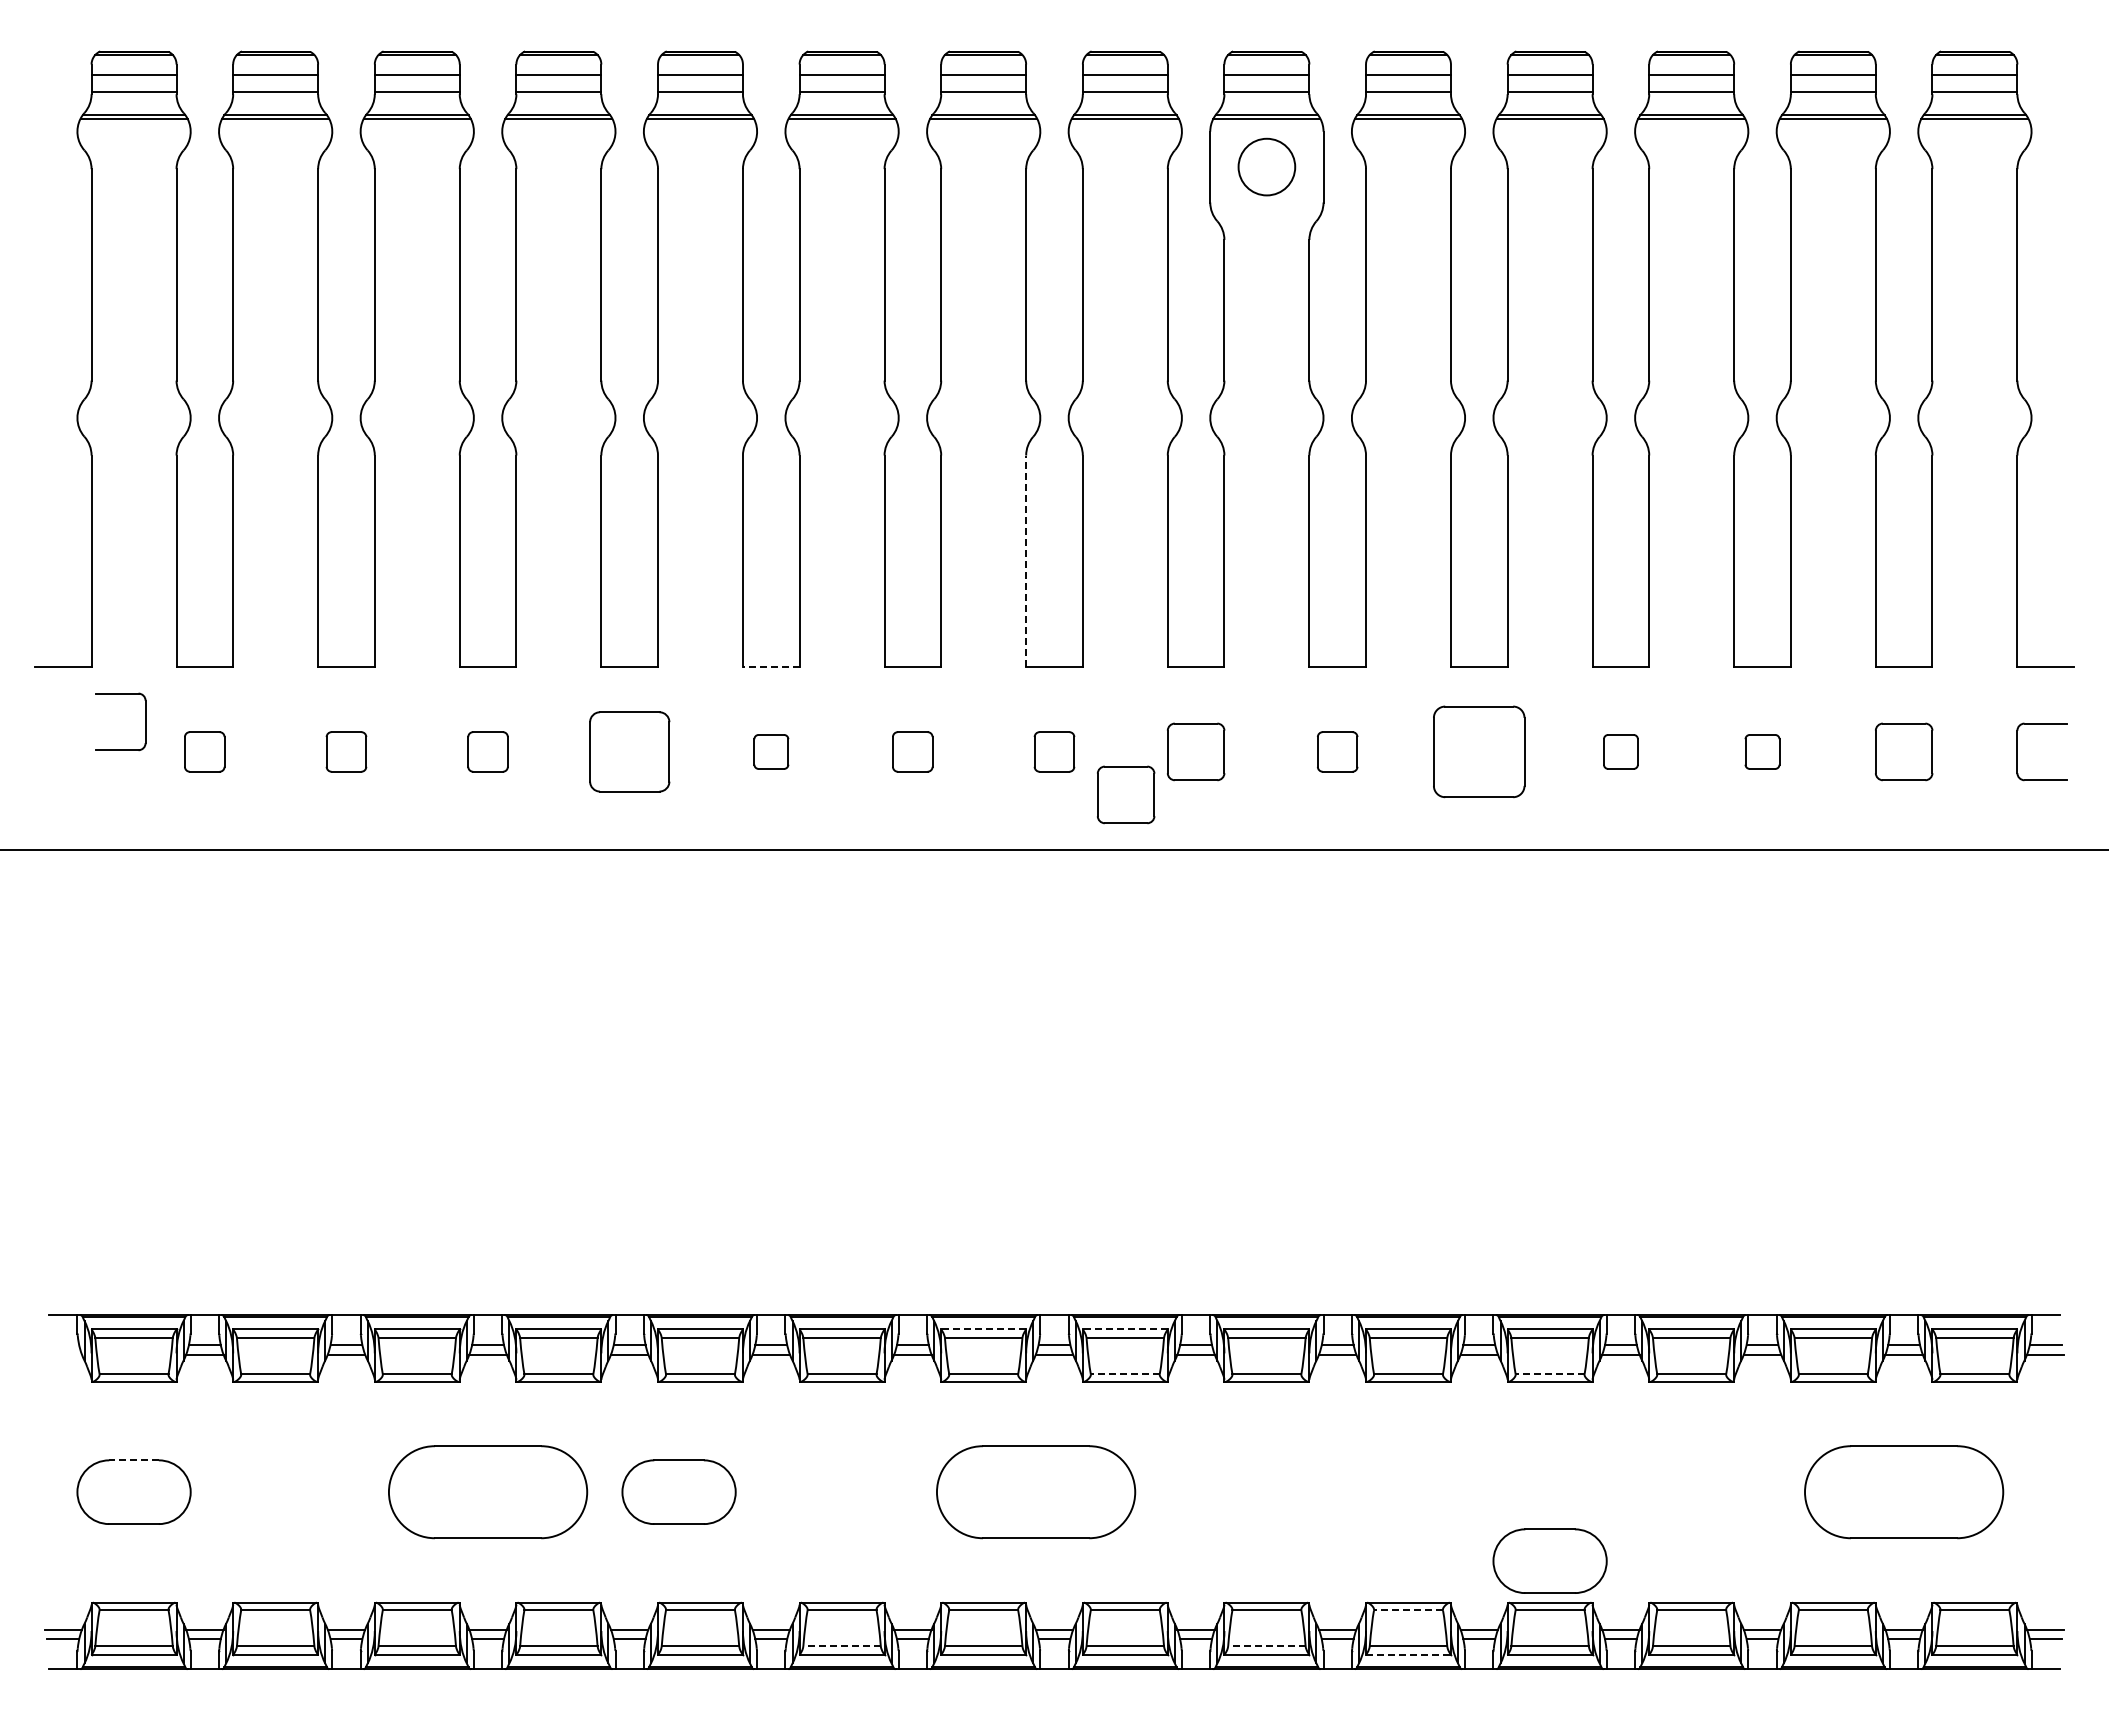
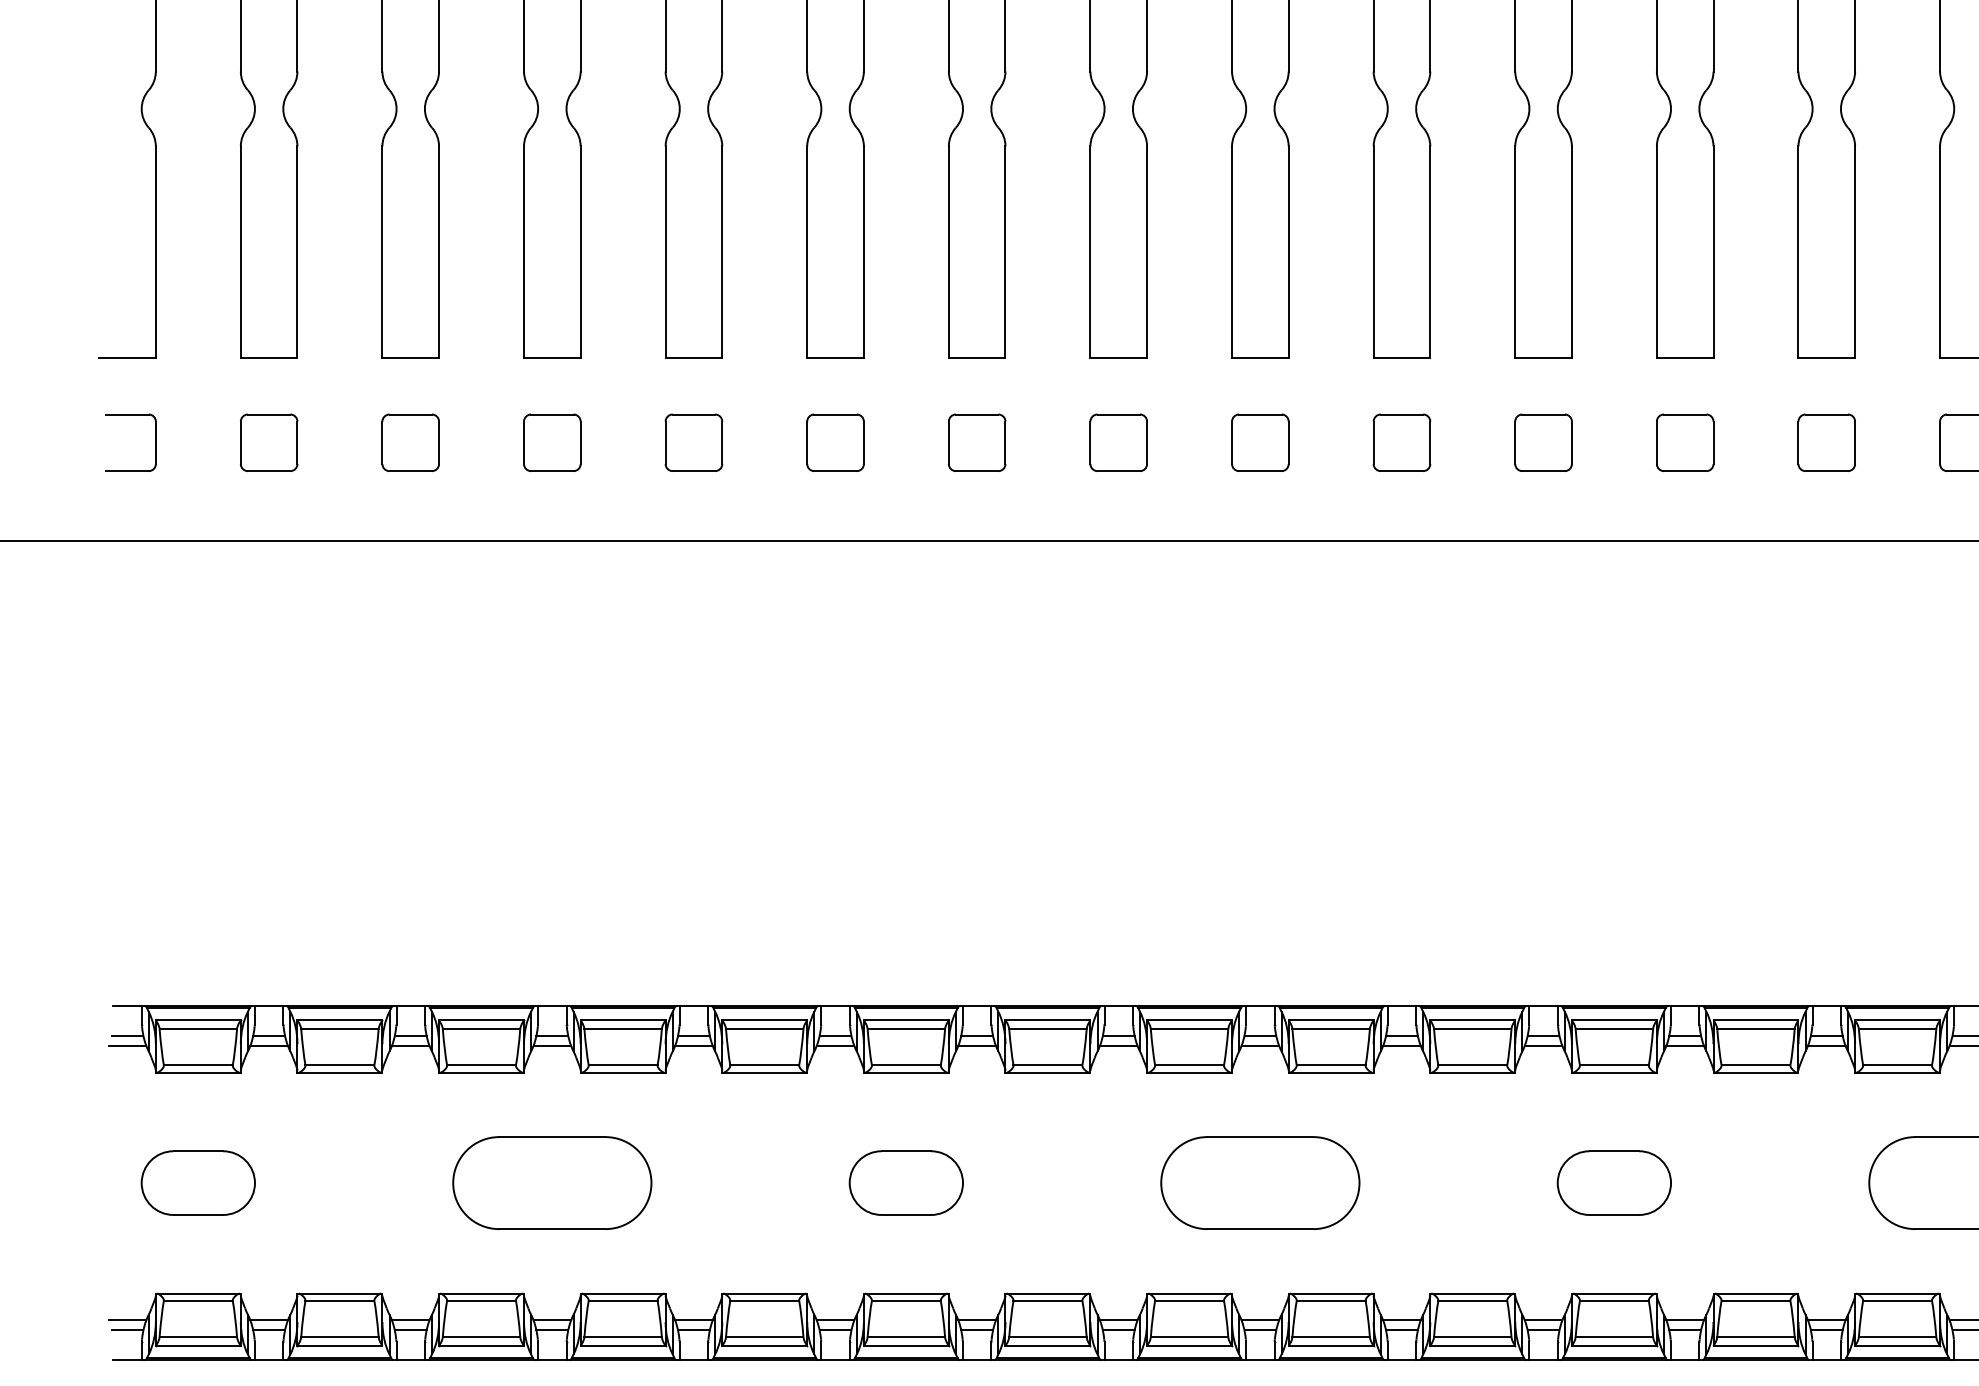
line: (1026, 561) -> (1090, 252), dashed -> solid
line: (770, 666) -> (834, 357), dashed -> solid
part: (145, 721) -> (155, 442), moved
part: (204, 751) -> (268, 442), size x1.43
part: (346, 751) -> (410, 442), size x1.43
part: (487, 751) -> (551, 442), size x1.43
part: (629, 751) -> (693, 442), size x0.71
part: (771, 751) -> (835, 442), size x1.67
part: (912, 751) -> (976, 442), size x1.43
part: (1054, 751) -> (1118, 442), size x1.43
part: (1337, 751) -> (1401, 442), size x1.43
part: (1479, 751) -> (1543, 442), size x0.62
part: (1620, 751) -> (1684, 442), size x1.67
part: (1762, 751) -> (1826, 442), size x1.67
part: (1126, 794) -> (1190, 485), removed
line: (983, 1329) -> (1047, 1020), dashed -> solid
line: (1124, 1329) -> (1188, 1020), dashed -> solid
line: (63, 1344) -> (127, 1035), added
line: (62, 1354) -> (126, 1045), added
line: (1124, 1374) -> (1188, 1065), dashed -> solid
line: (1549, 1374) -> (1613, 1065), dashed -> solid
line: (134, 1460) -> (198, 1151), dashed -> solid
part: (678, 1491) -> (905, 1182), moved
part: (1036, 1492) -> (1260, 1183), moved
part: (1549, 1560) -> (1613, 1182), moved
line: (1408, 1610) -> (1472, 1301), dashed -> solid
line: (842, 1646) -> (906, 1337), dashed -> solid
line: (1266, 1646) -> (1330, 1337), dashed -> solid
line: (1409, 1655) -> (1473, 1346), dashed -> solid

